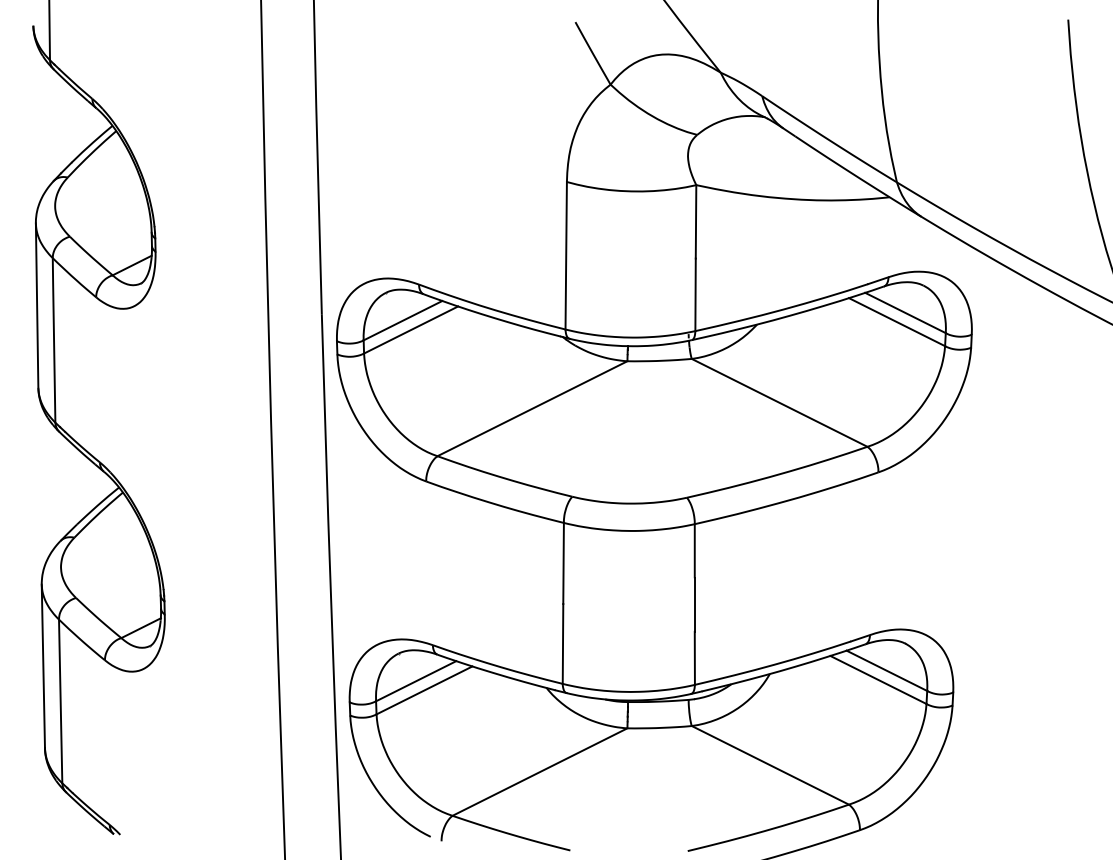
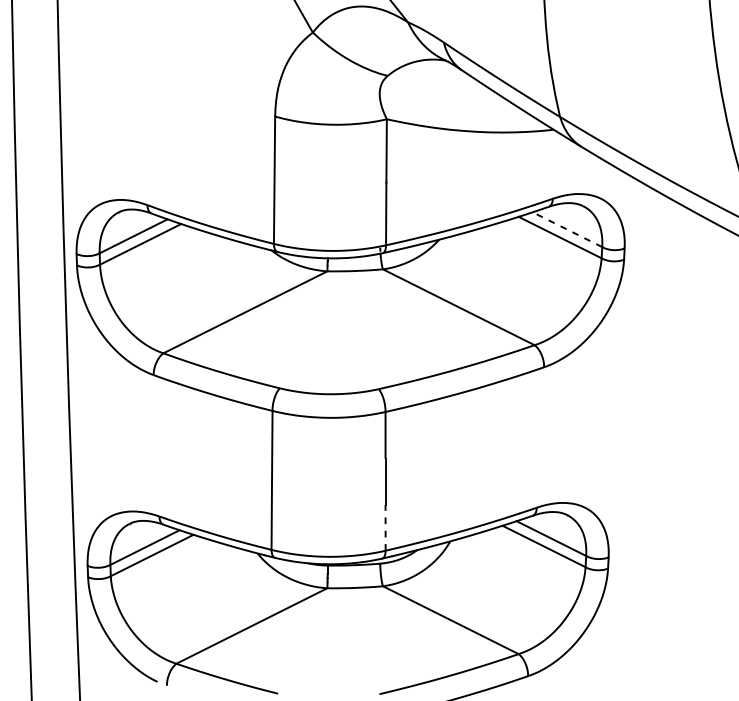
line: (905, 312) -> (567, 229), solid -> dashed
line: (694, 658) -> (385, 527), solid -> dashed

